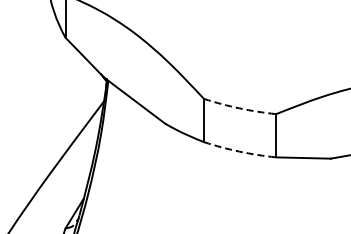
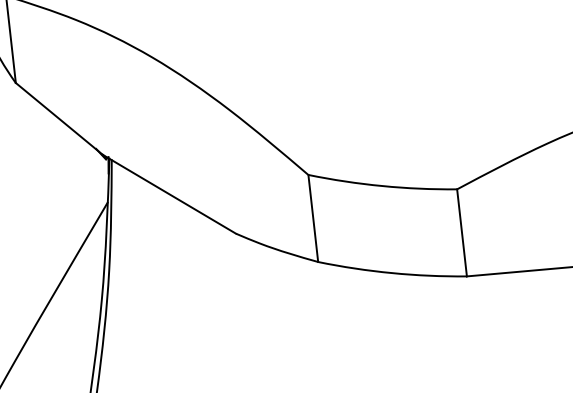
arc: (239, 108) -> (382, 186), dashed -> solid
arc: (239, 151) -> (391, 272), dashed -> solid

